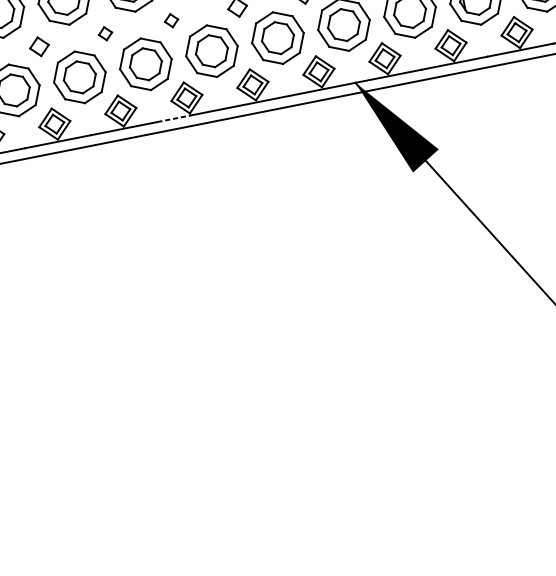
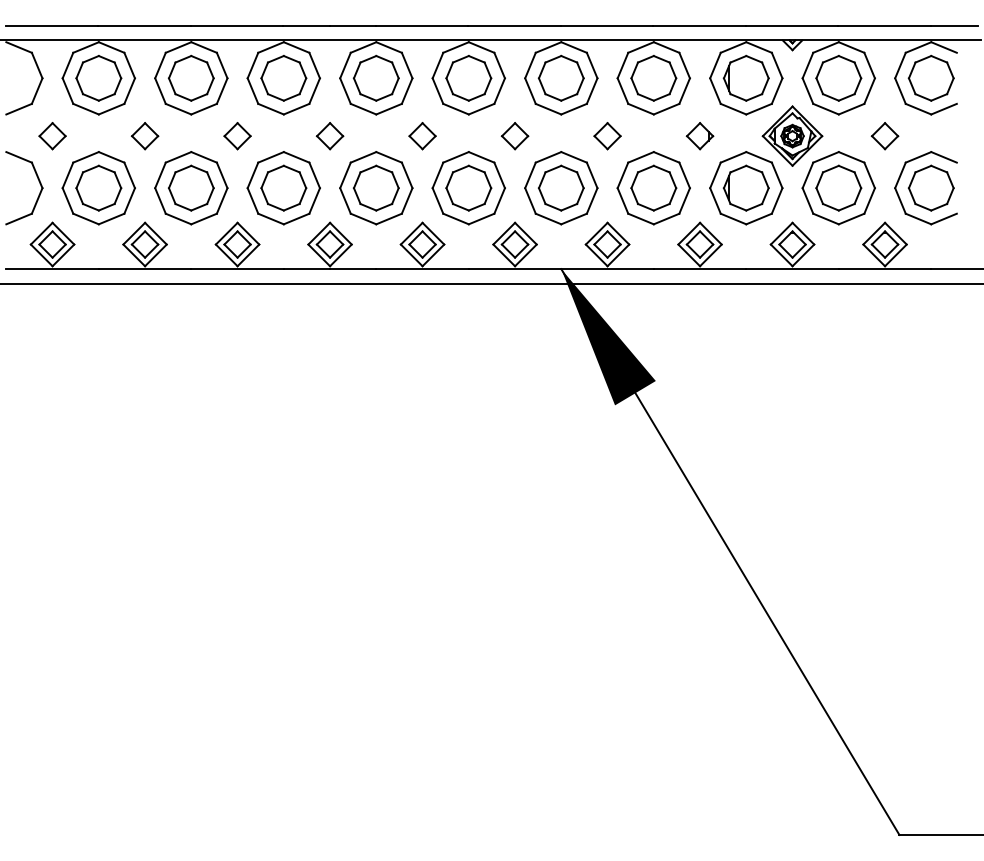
part: (171, 20) -> (329, 136), size x1.43
part: (105, 33) -> (237, 136), size x1.43
line: (174, 119) -> (307, 269), dashed -> solid

